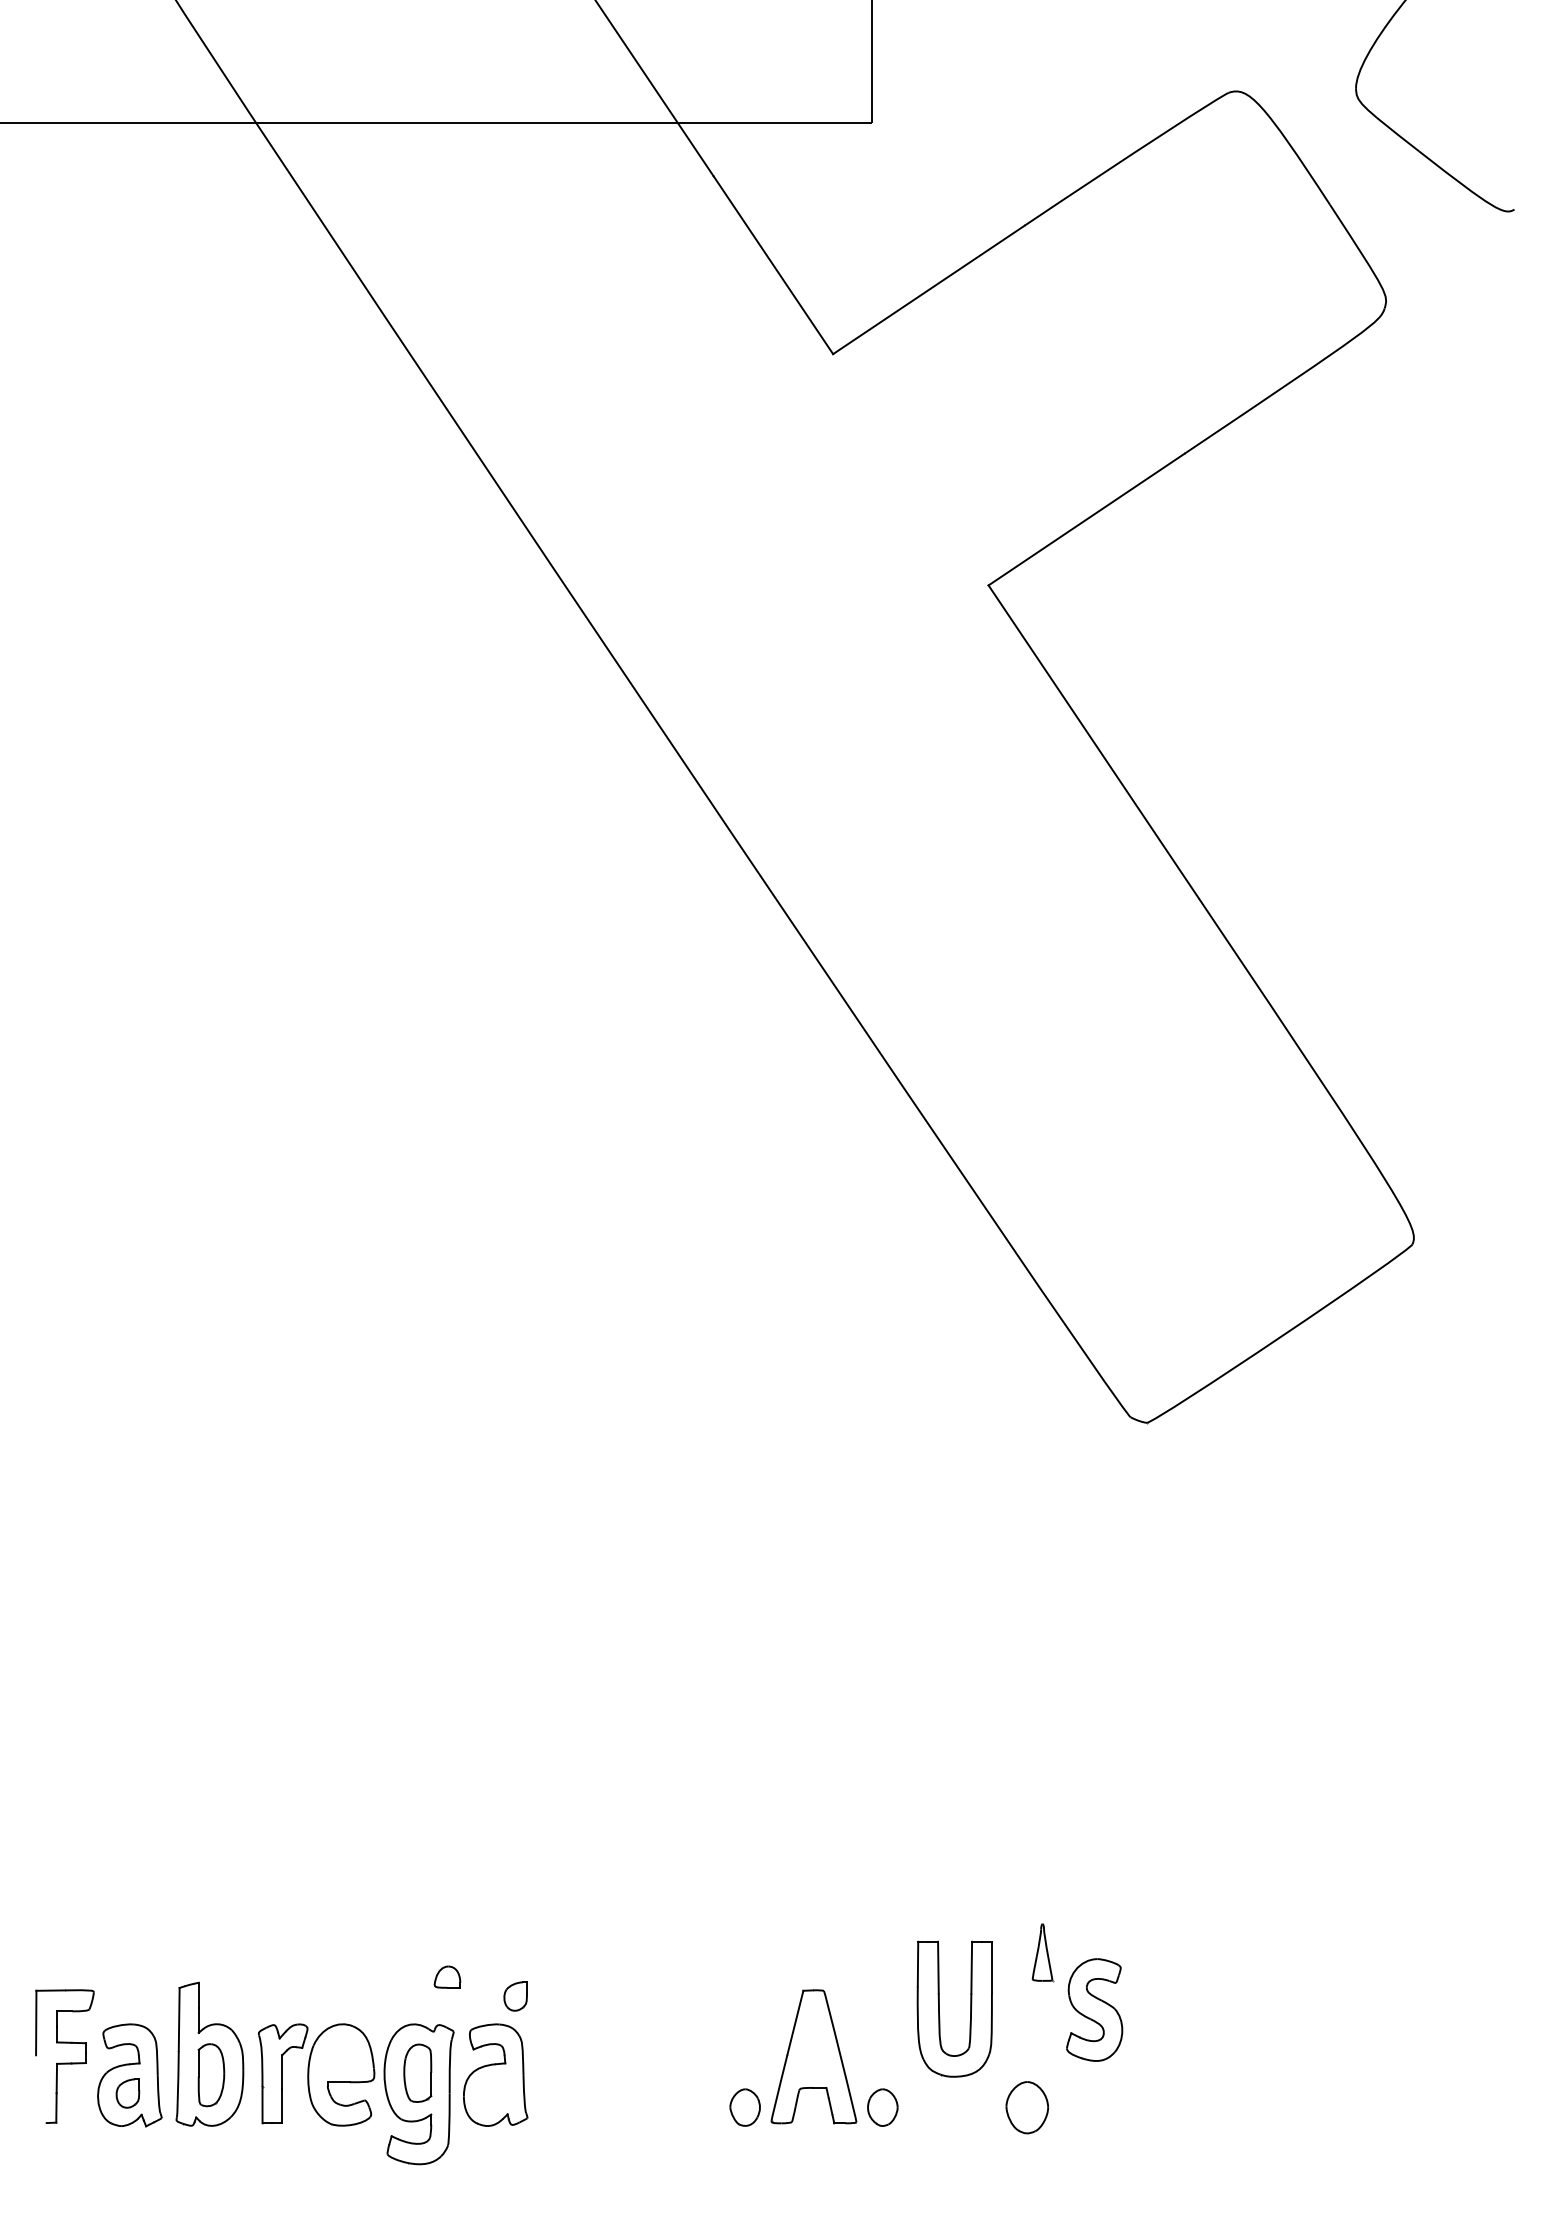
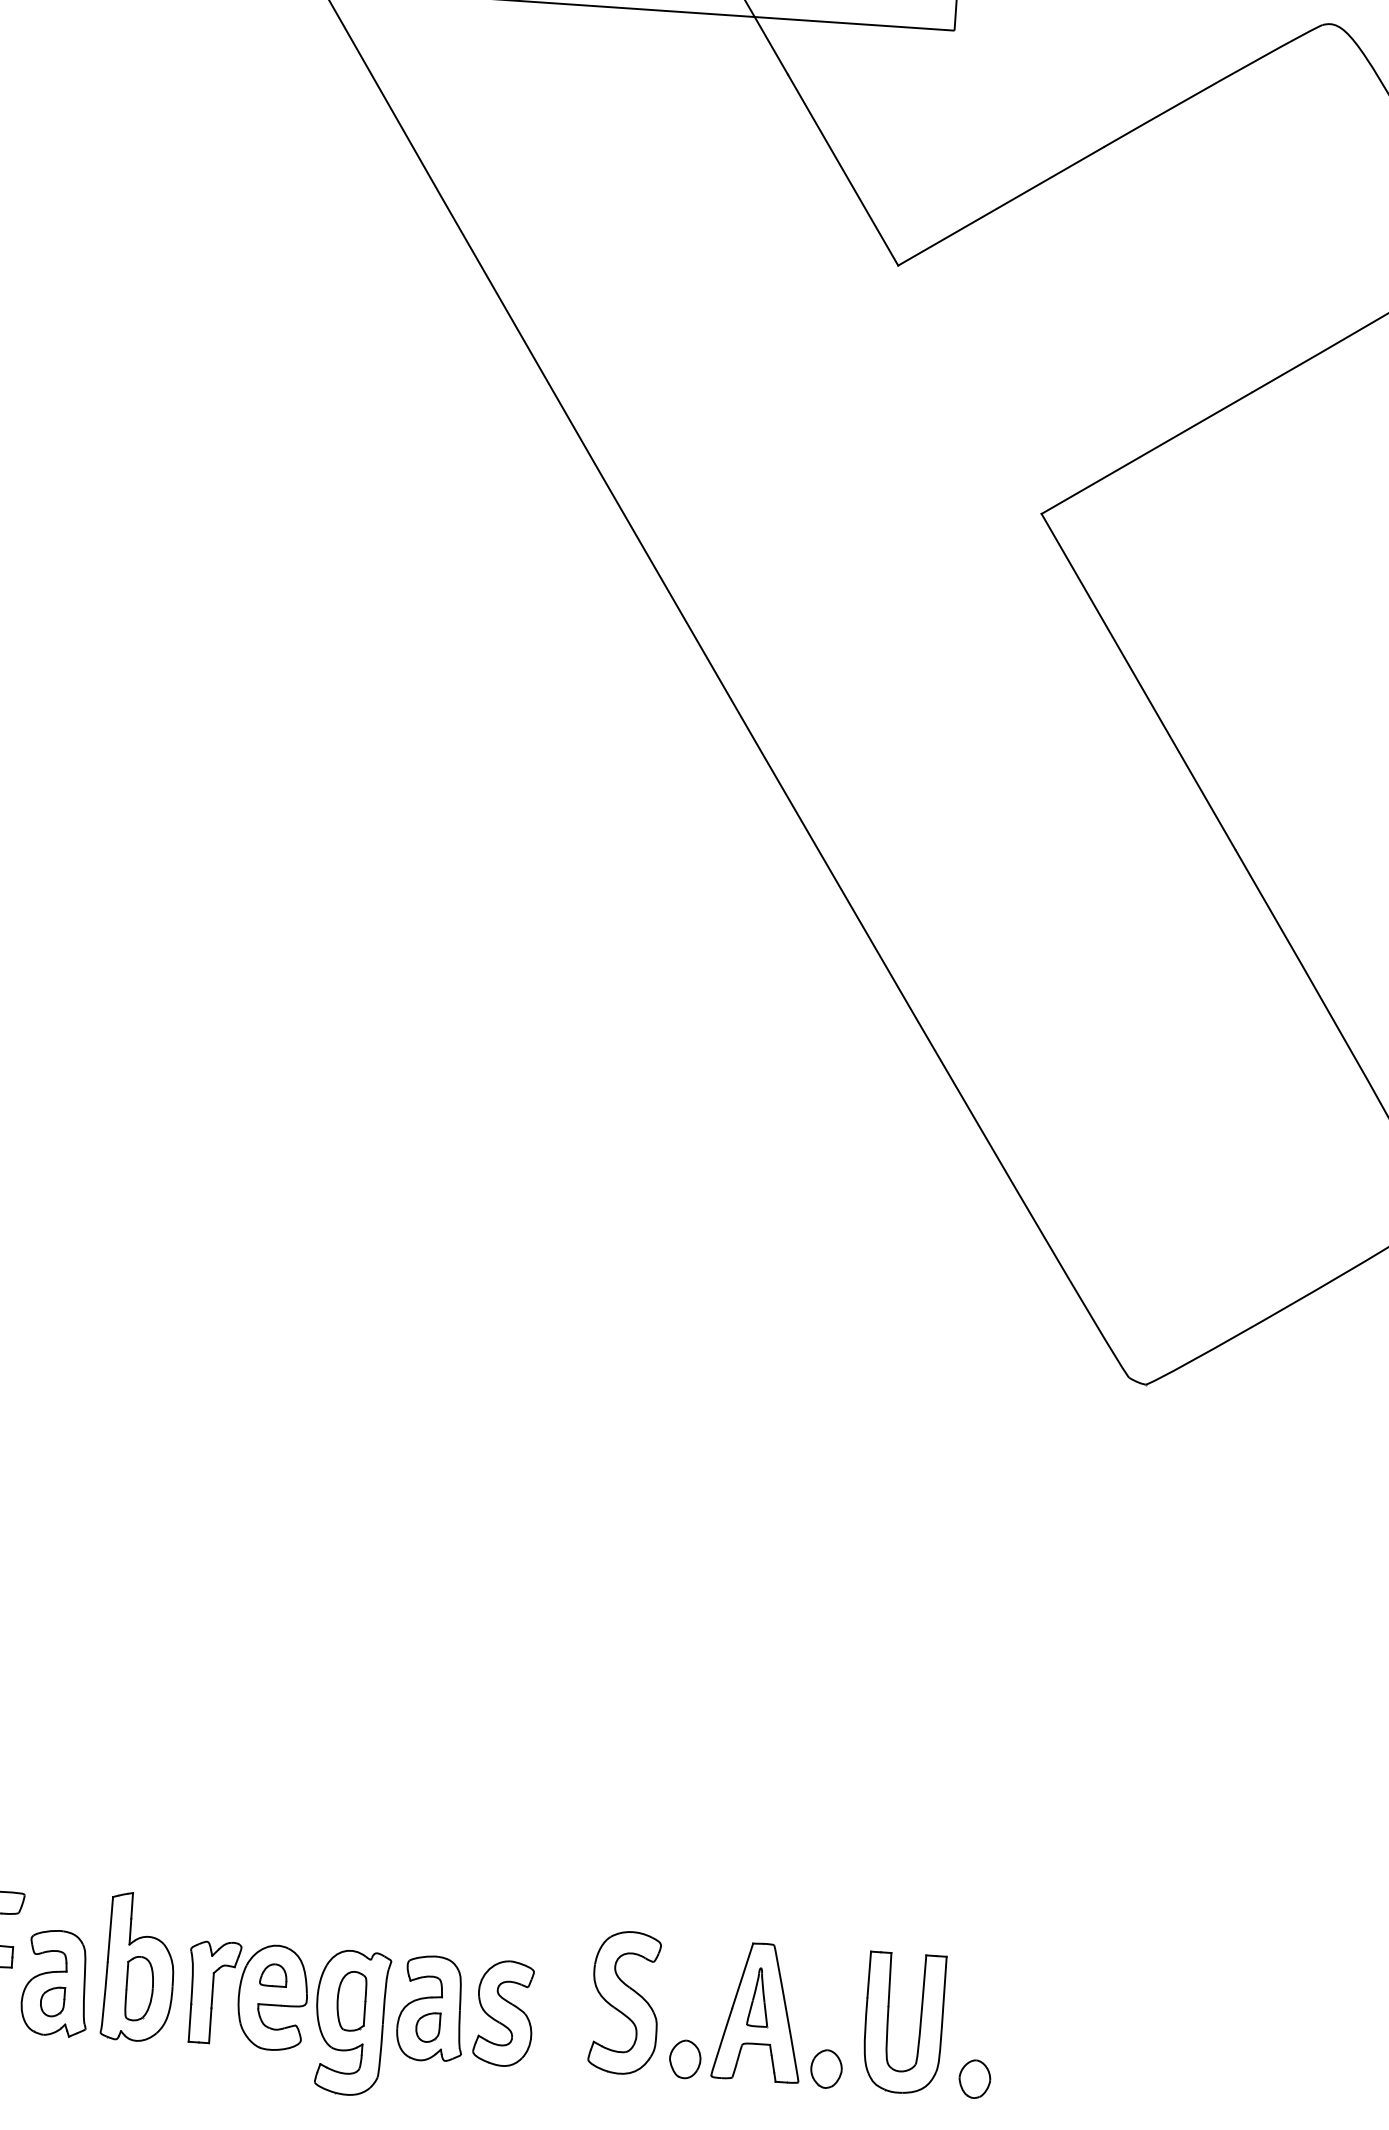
part: (1042, 1952) -> (758, 1997), moved
part: (447, 1976) -> (273, 1974), moved
part: (515, 1996) -> (427, 2027), moved
part: (939, 2008) -> (888, 2021), moved
part: (1094, 2009) -> (504, 2012), moved
part: (683, 2056) -> (625, 2002), added
part: (1027, 2107) -> (975, 2079), size x0.71

